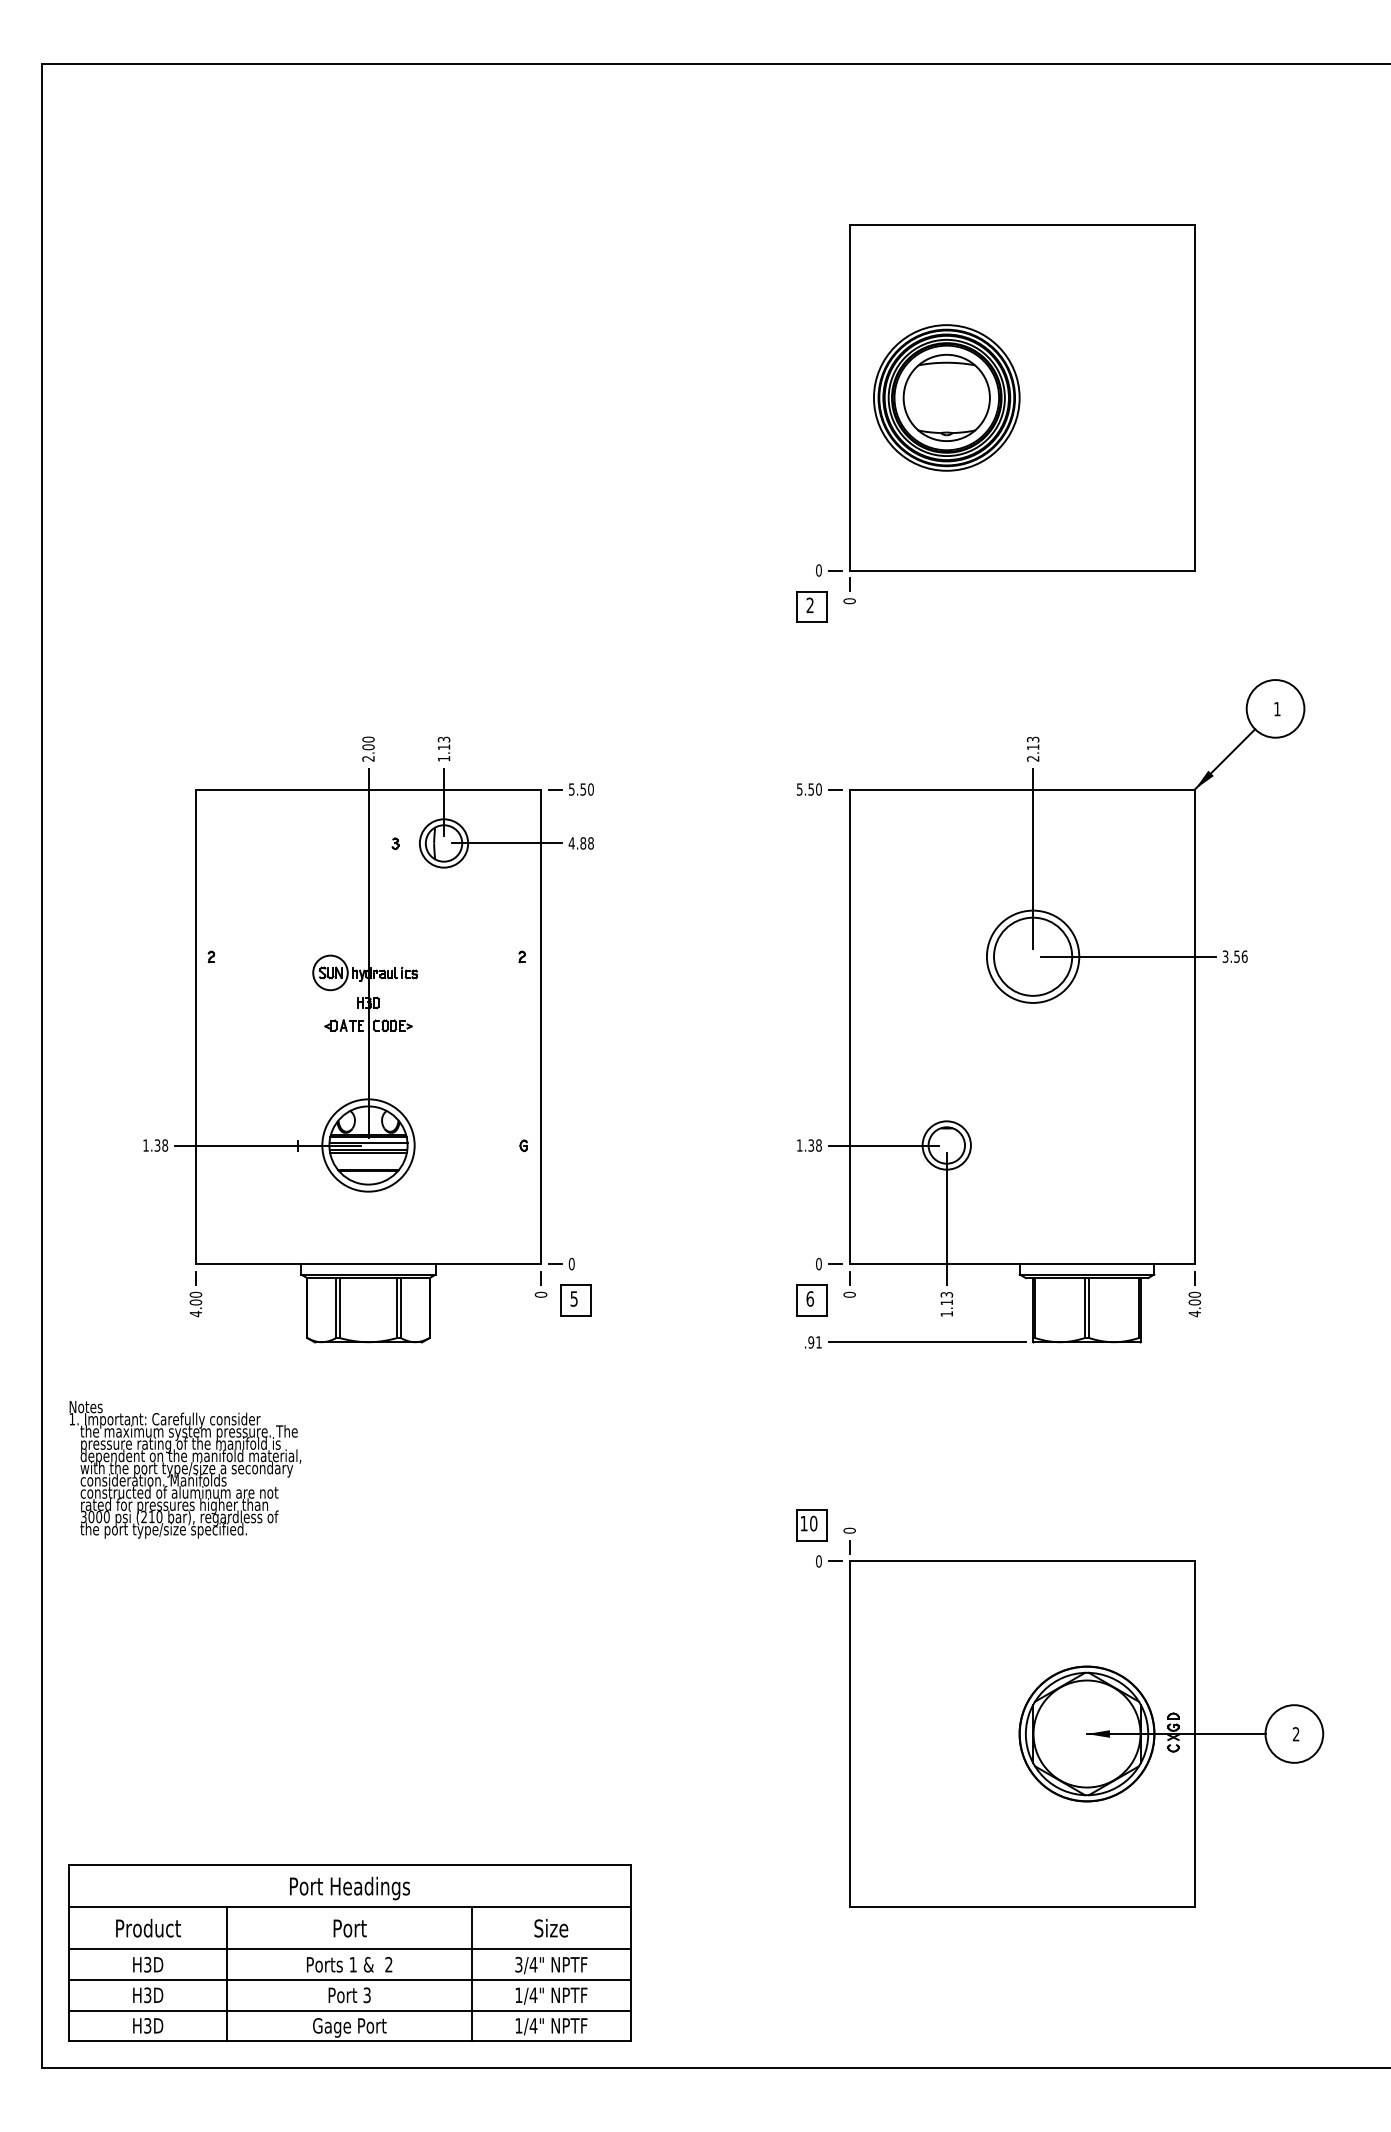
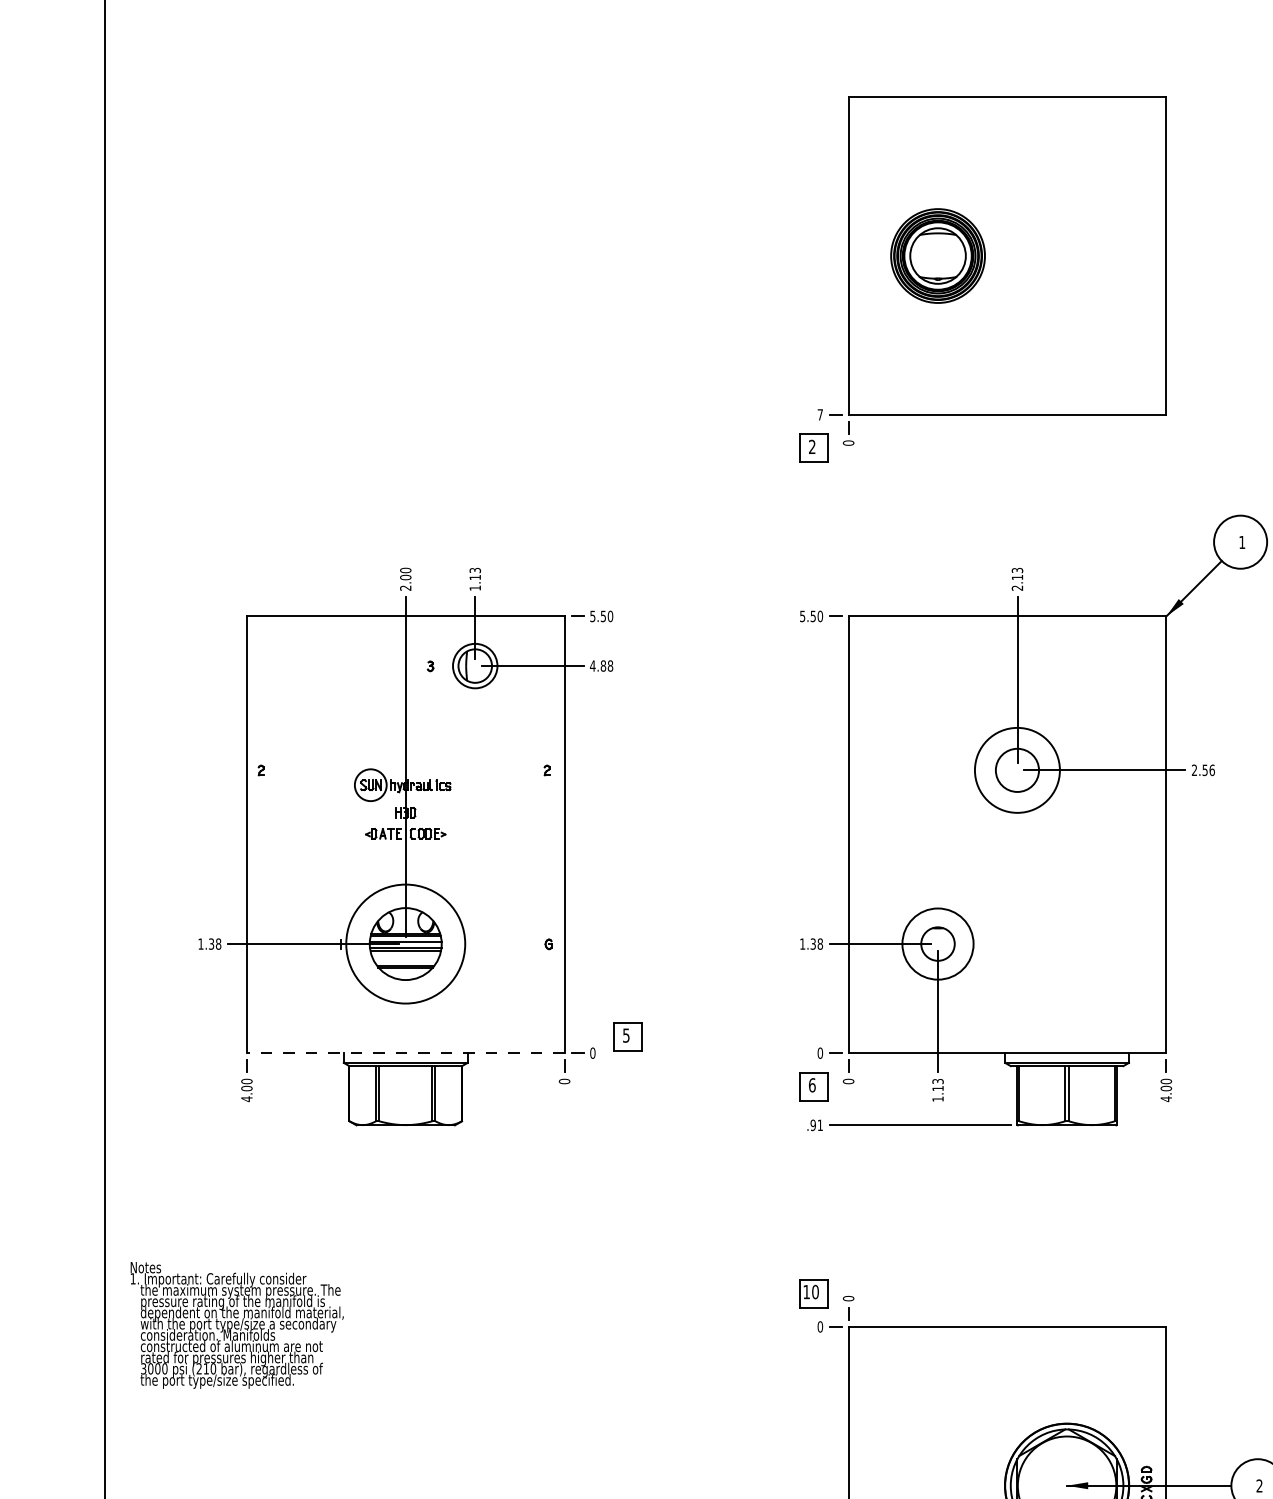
part: (946, 397) -> (937, 255), size x0.7
text: (818, 570) -> (819, 414), 0 -> 7
circle: (1033, 956) -> (1017, 770), size x0.6
text: (1225, 956) -> (1194, 770), 3.56 -> 2.56
circle: (368, 1145) -> (405, 944), size x1.4
circle: (946, 1145) -> (937, 944), size x1.6
line: (368, 1264) -> (405, 1053), solid -> dashed
part: (575, 1300) -> (627, 1037), moved
text: (185, 1469) -> (237, 1325), moved

